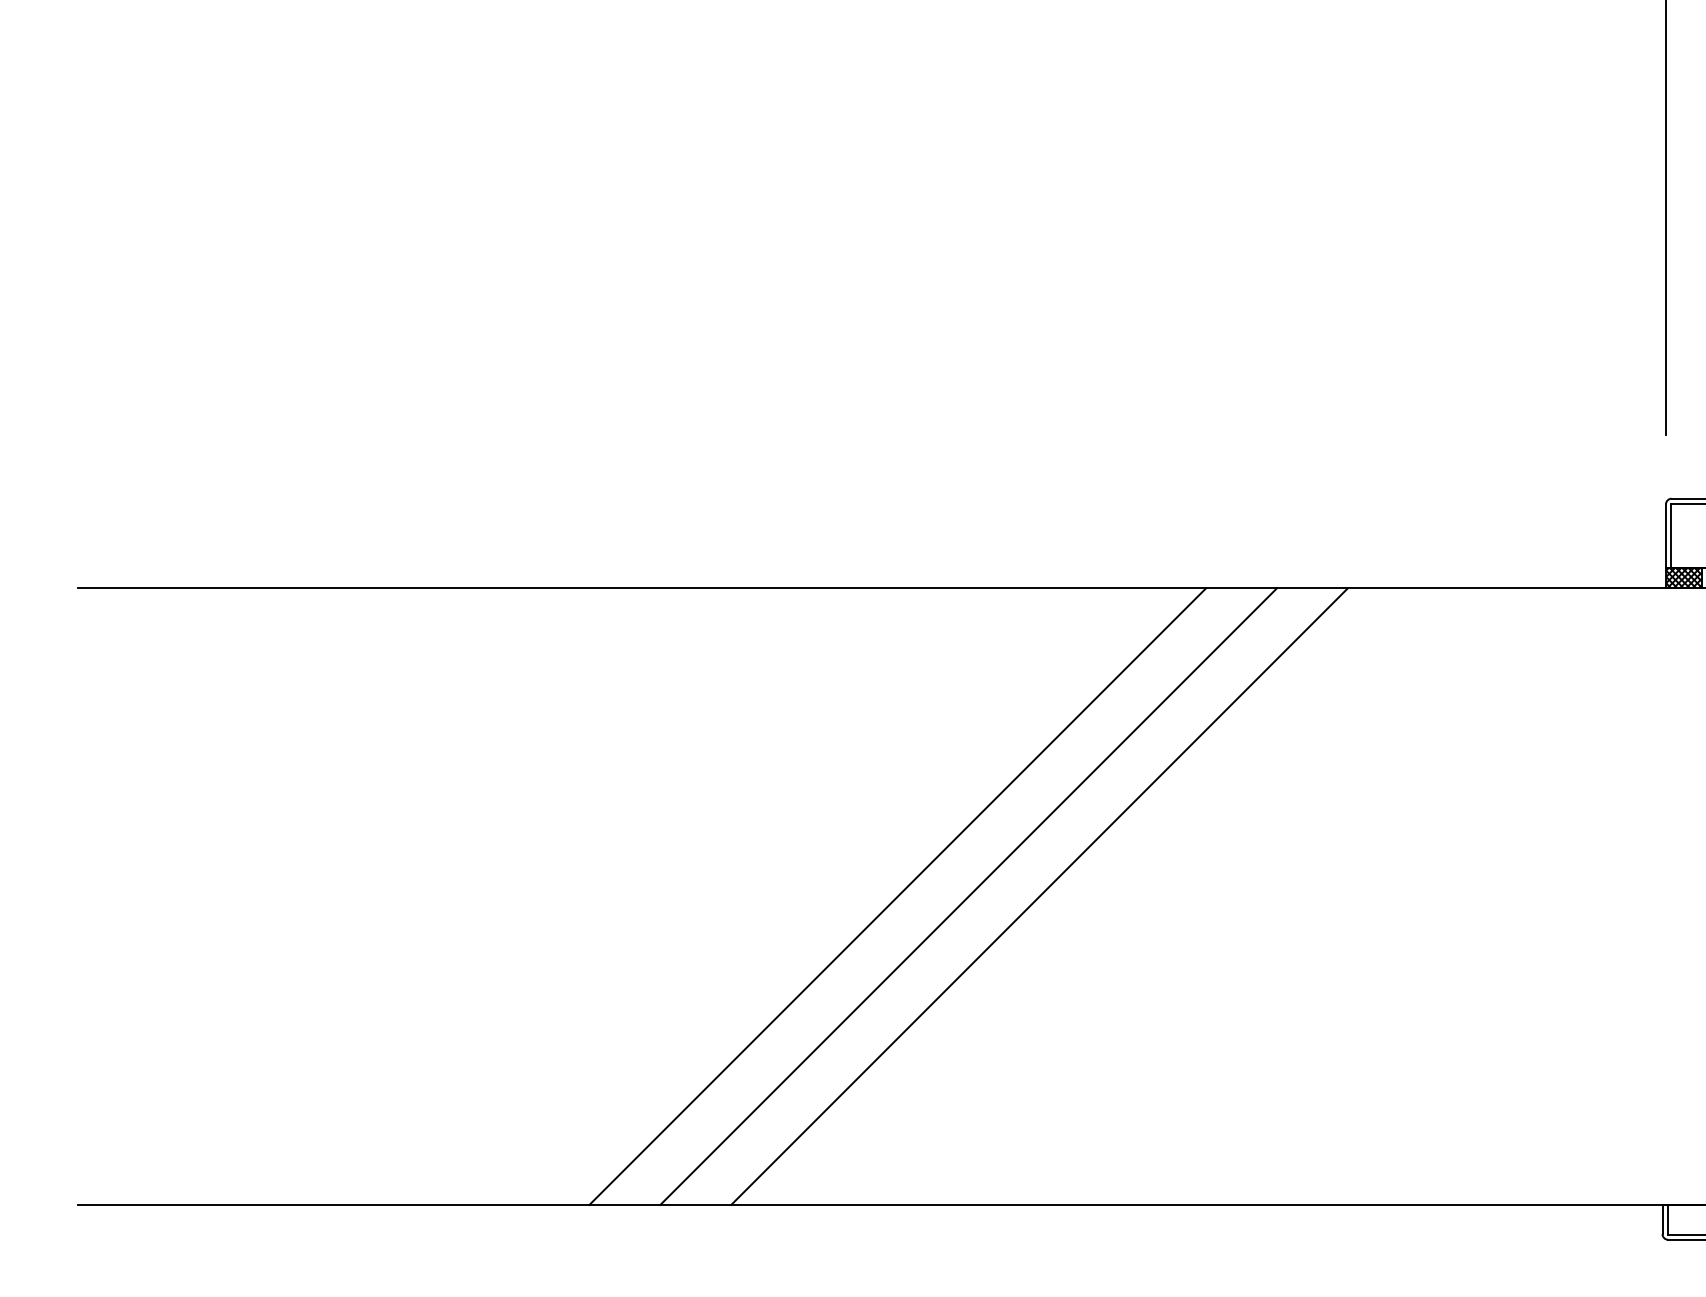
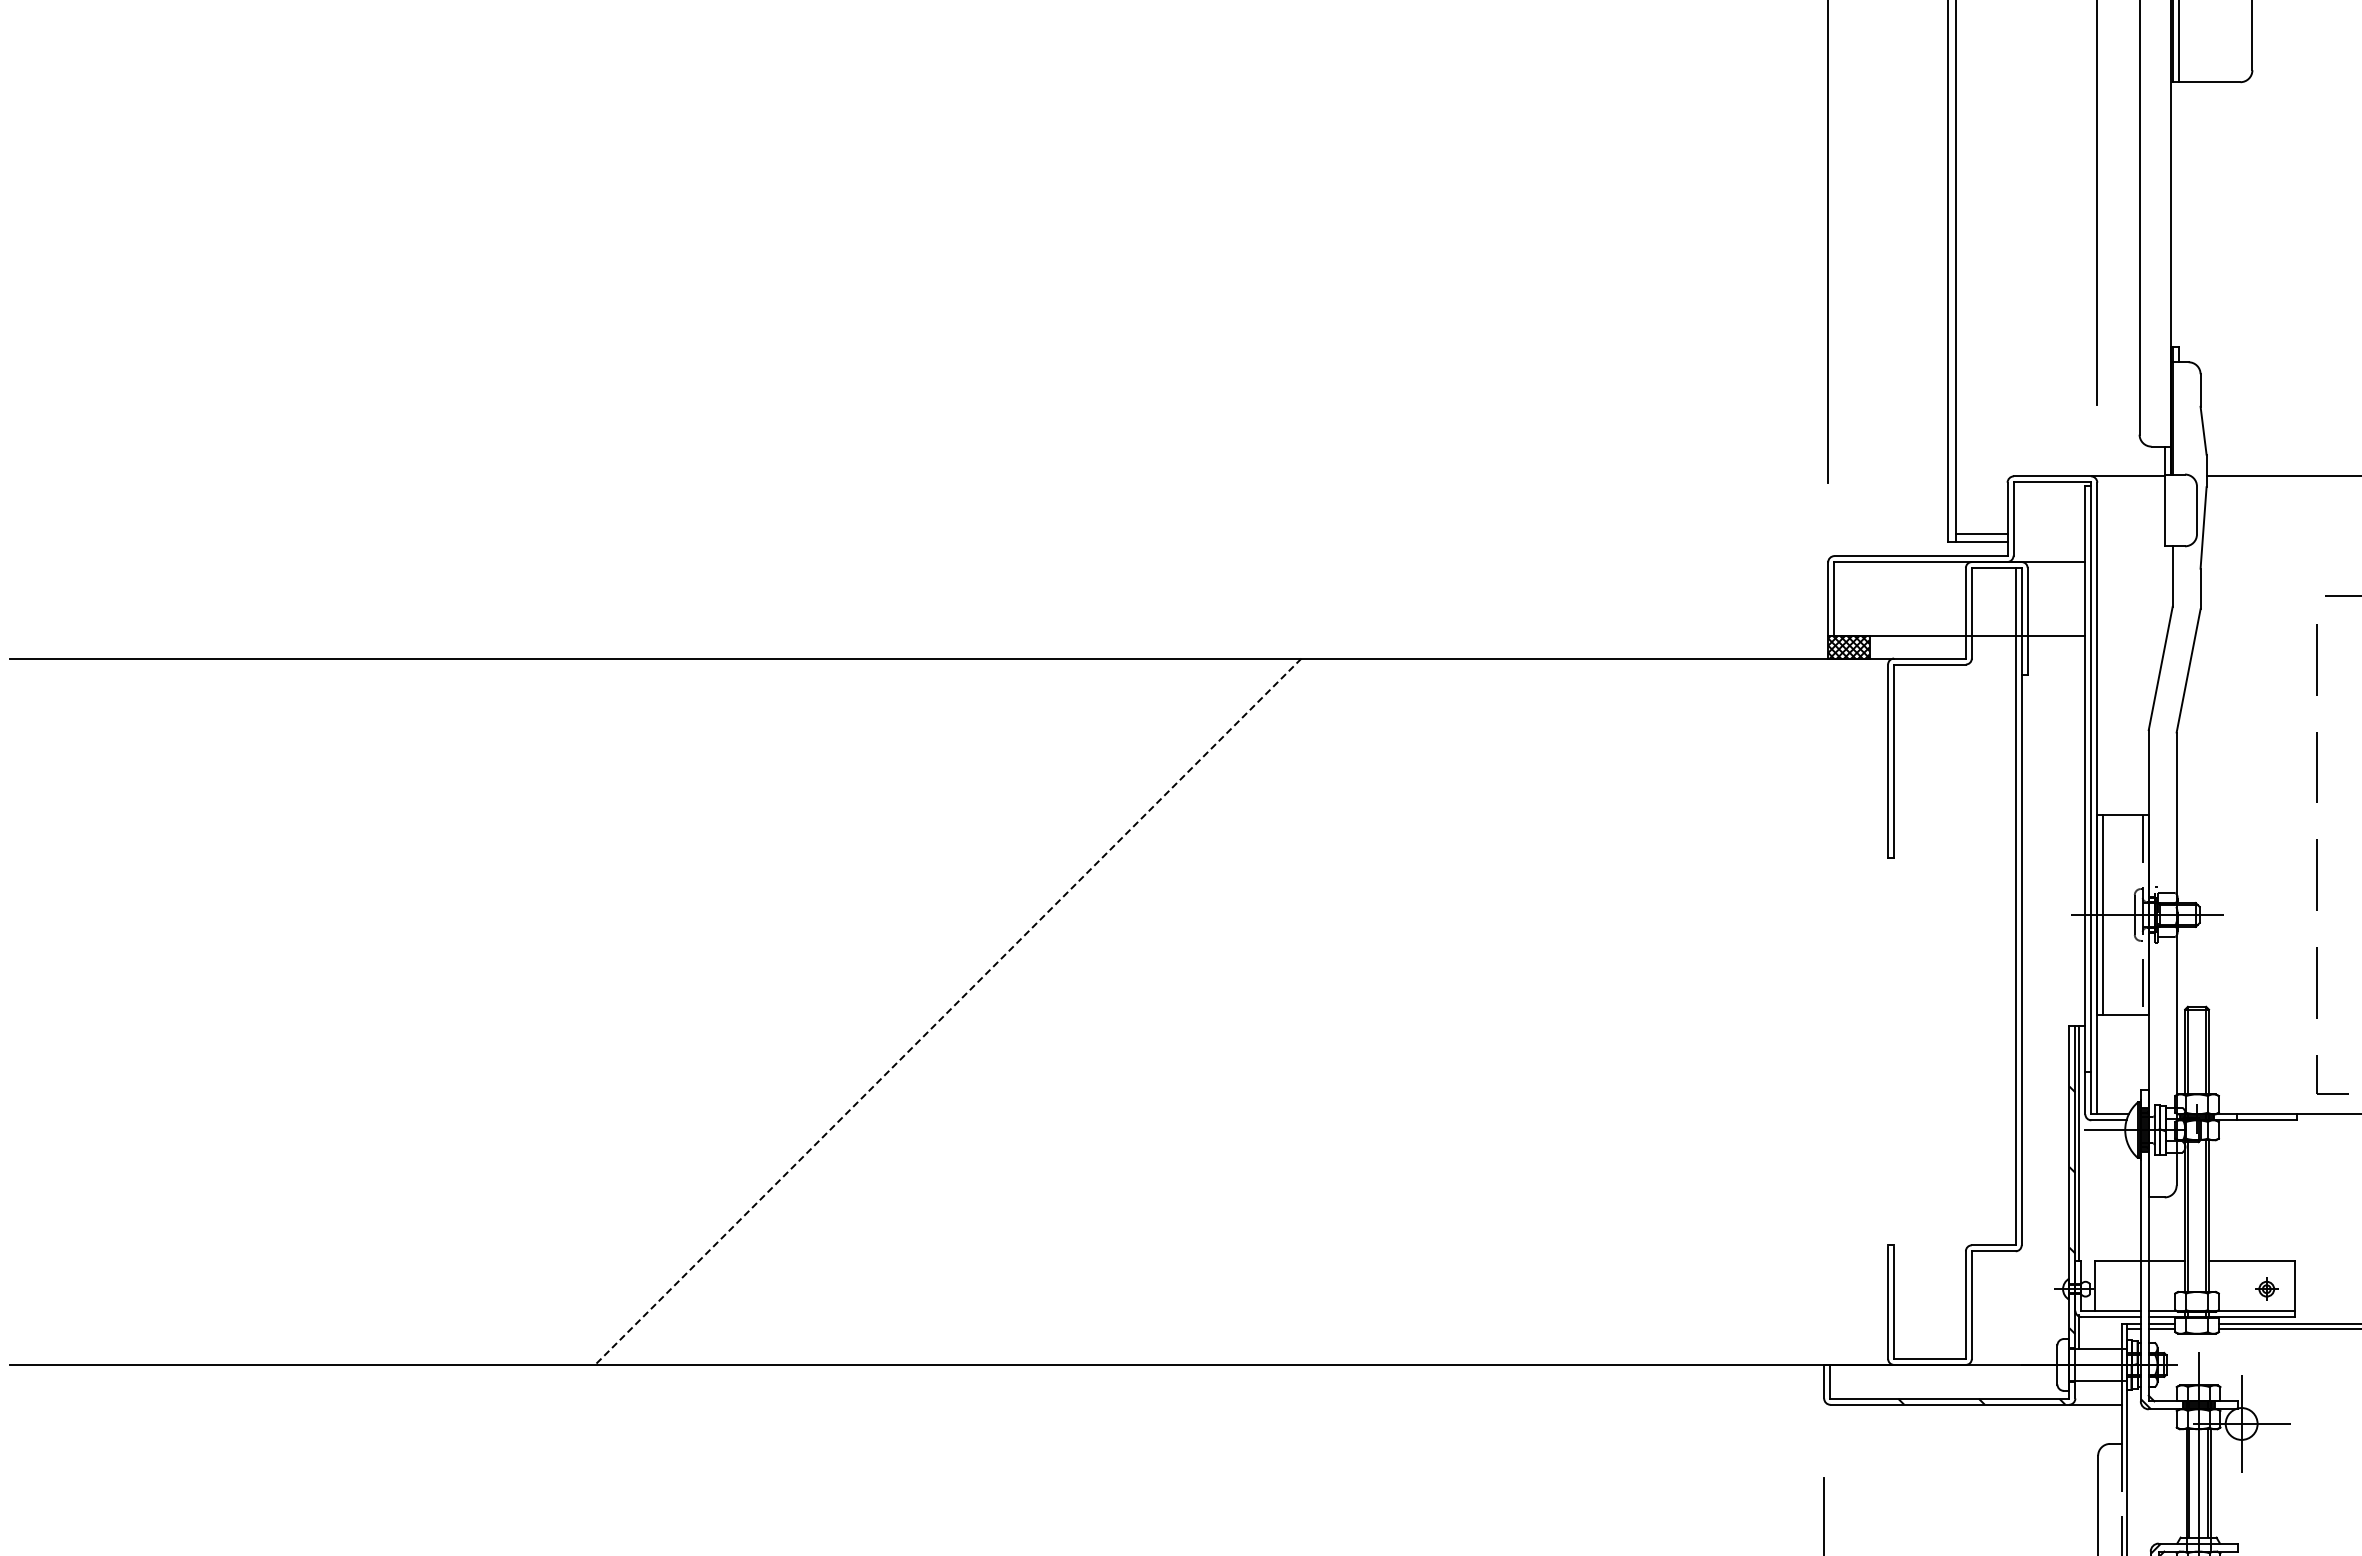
line: (968, 896) -> (1029, 1011), removed
line: (1039, 896) -> (1110, 1011), removed
line: (897, 897) -> (947, 1012), solid -> dashed

